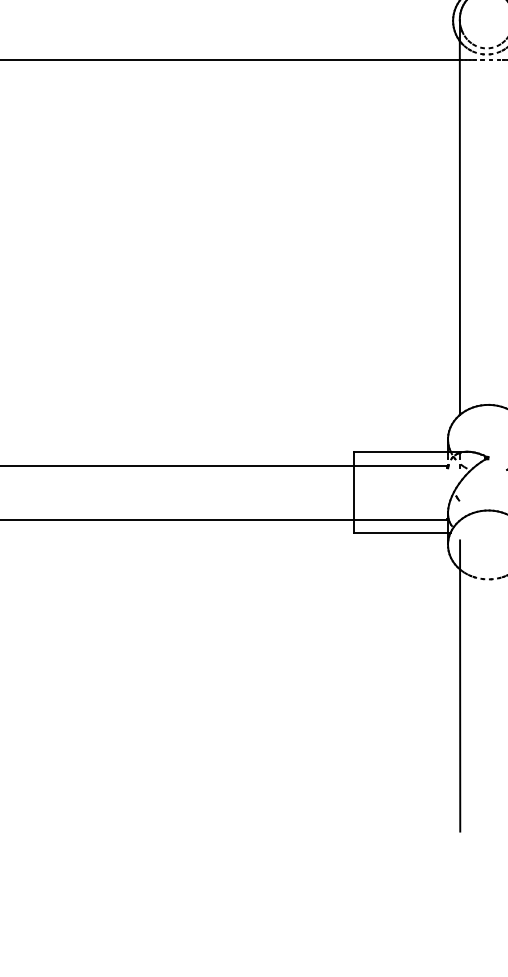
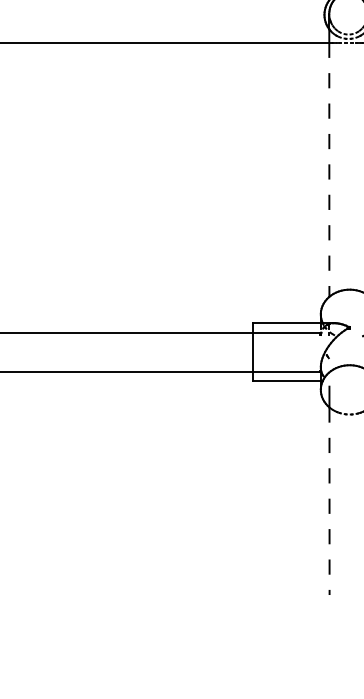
line: (459, 237) -> (329, 169), solid -> dashed
line: (460, 701) -> (329, 501), solid -> dashed

